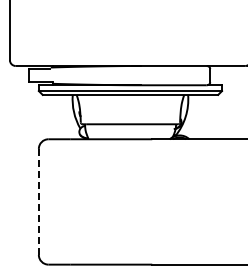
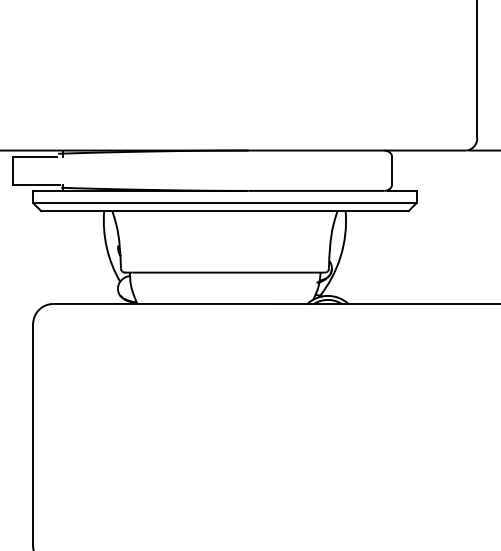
line: (38, 201) -> (32, 434), dashed -> solid

